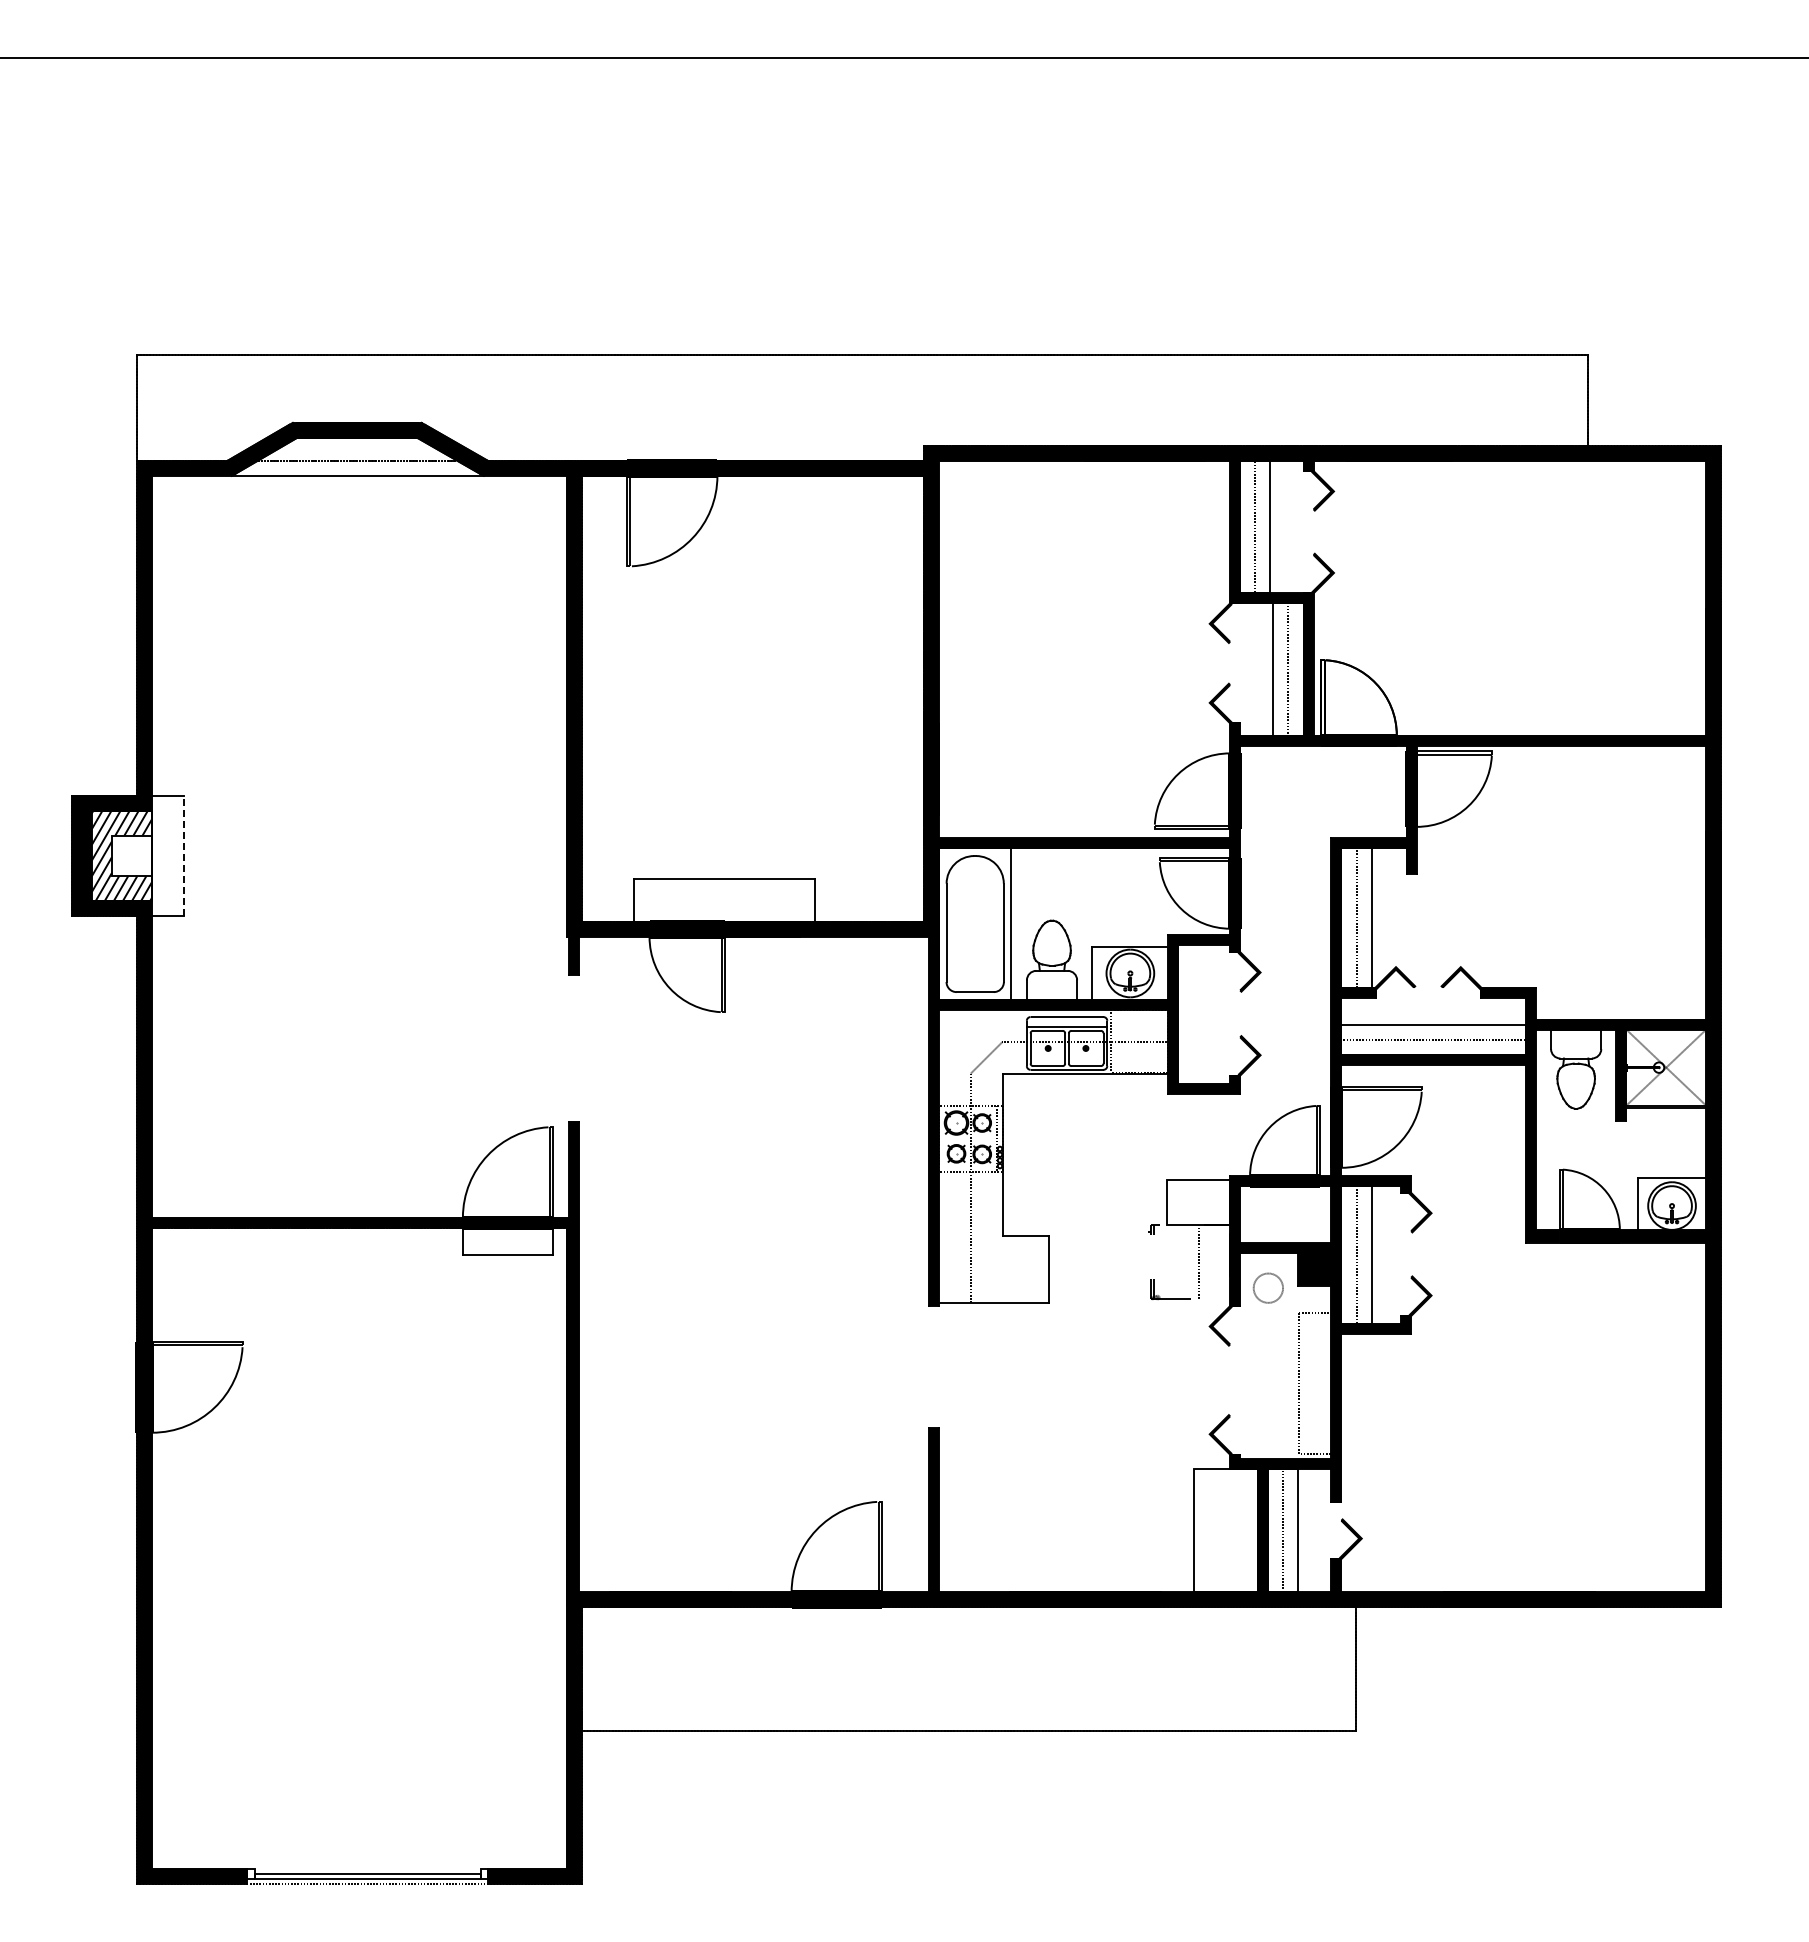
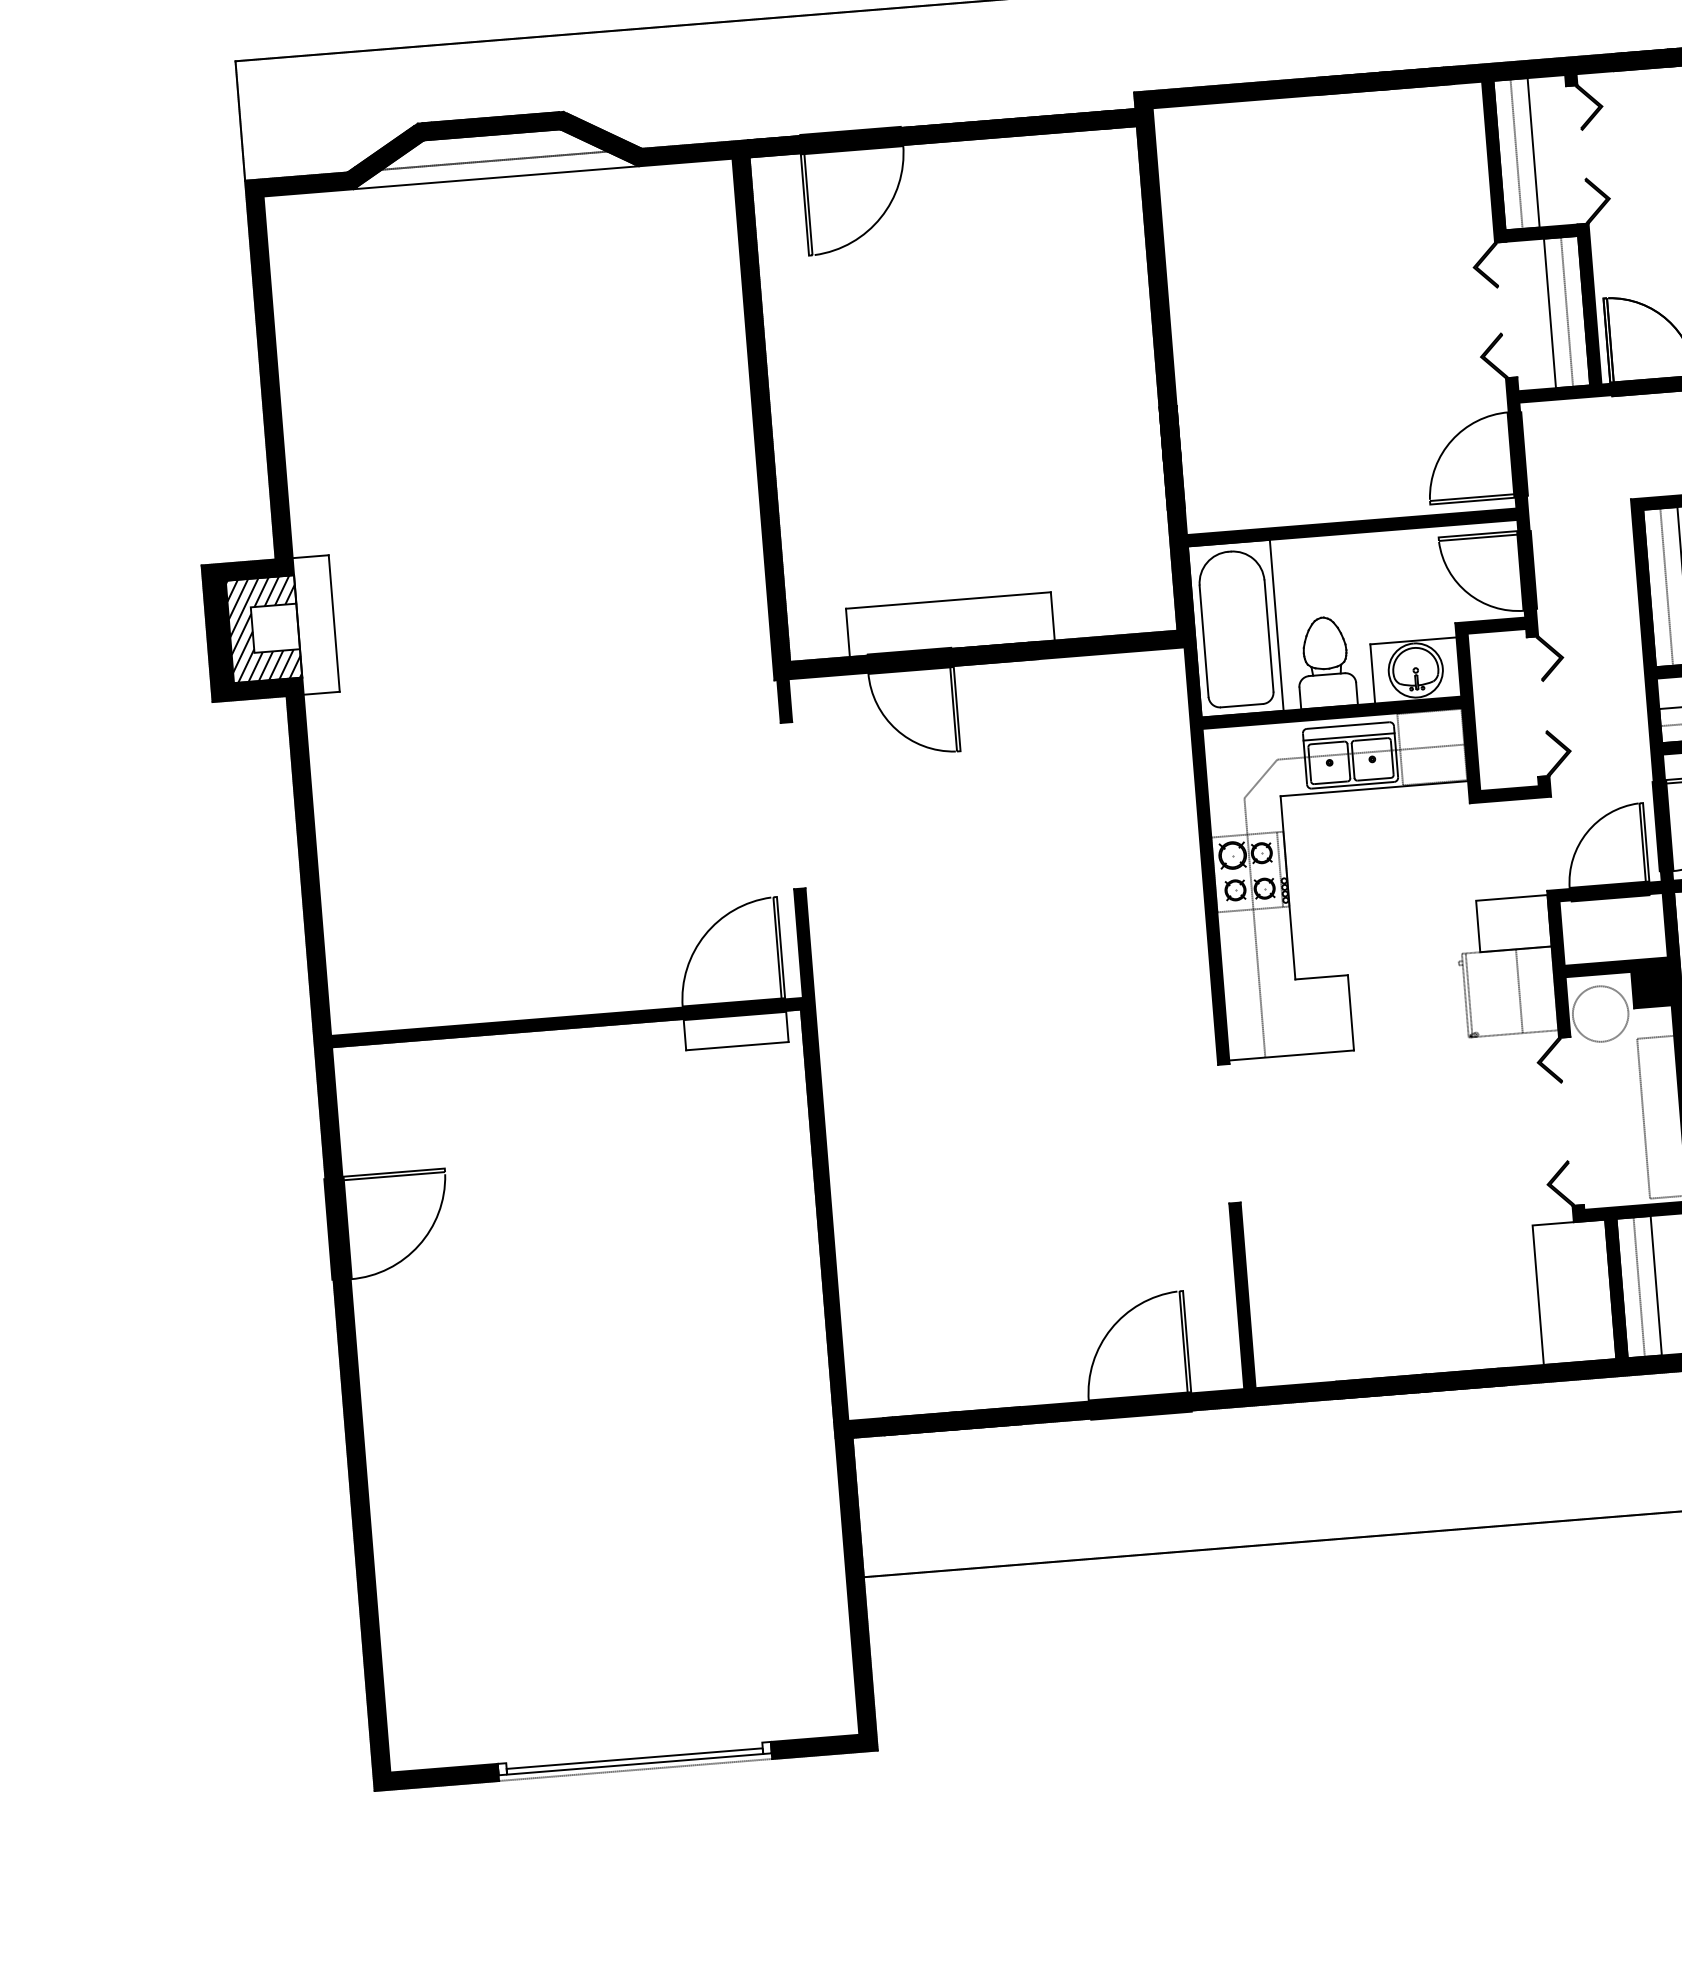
line: (184, 855) -> (334, 623), dashed -> solid
circle: (1267, 1287) -> (1599, 1013), size x1.67

